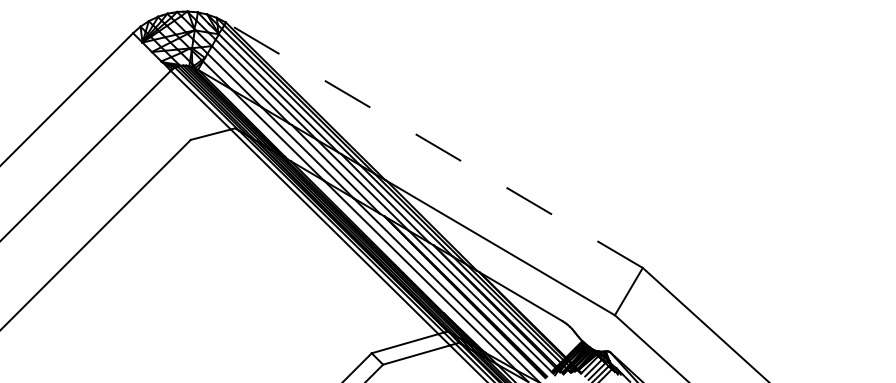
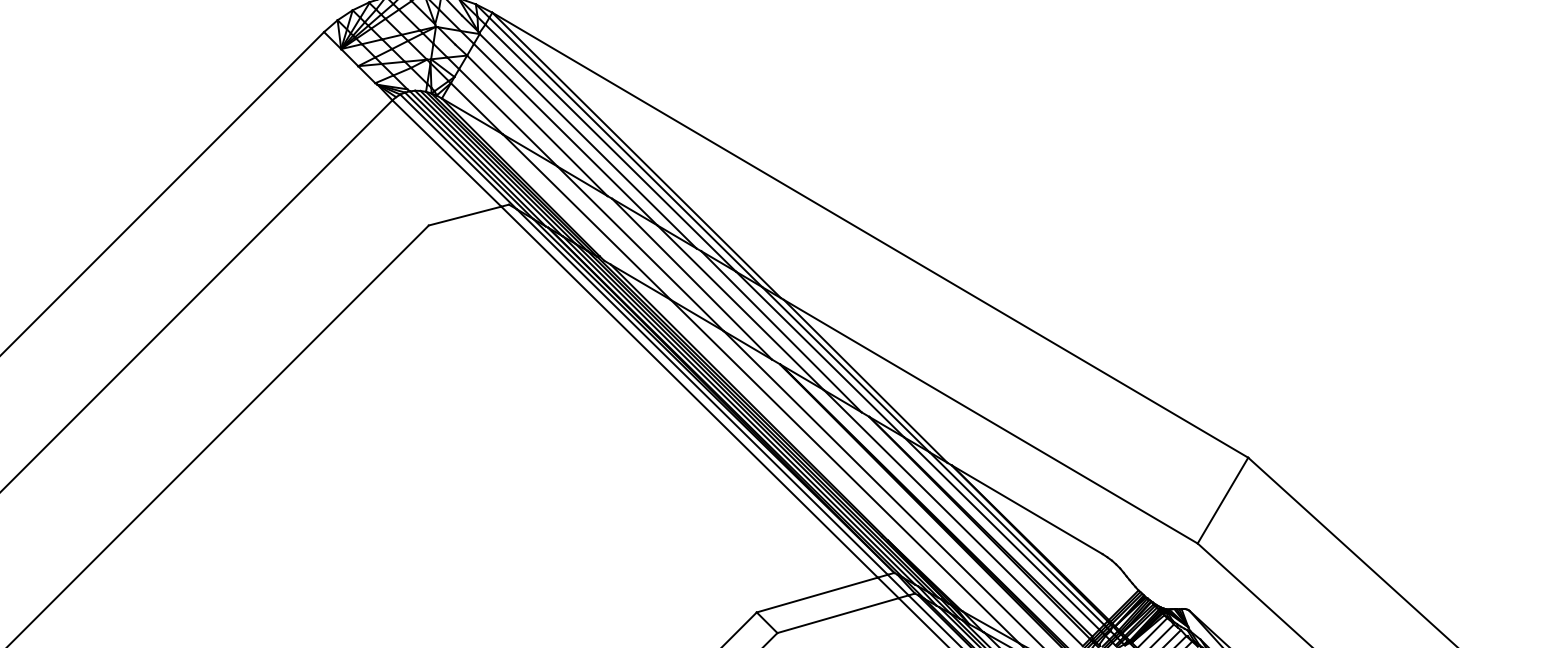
line: (434, 145) -> (870, 235), dashed -> solid

